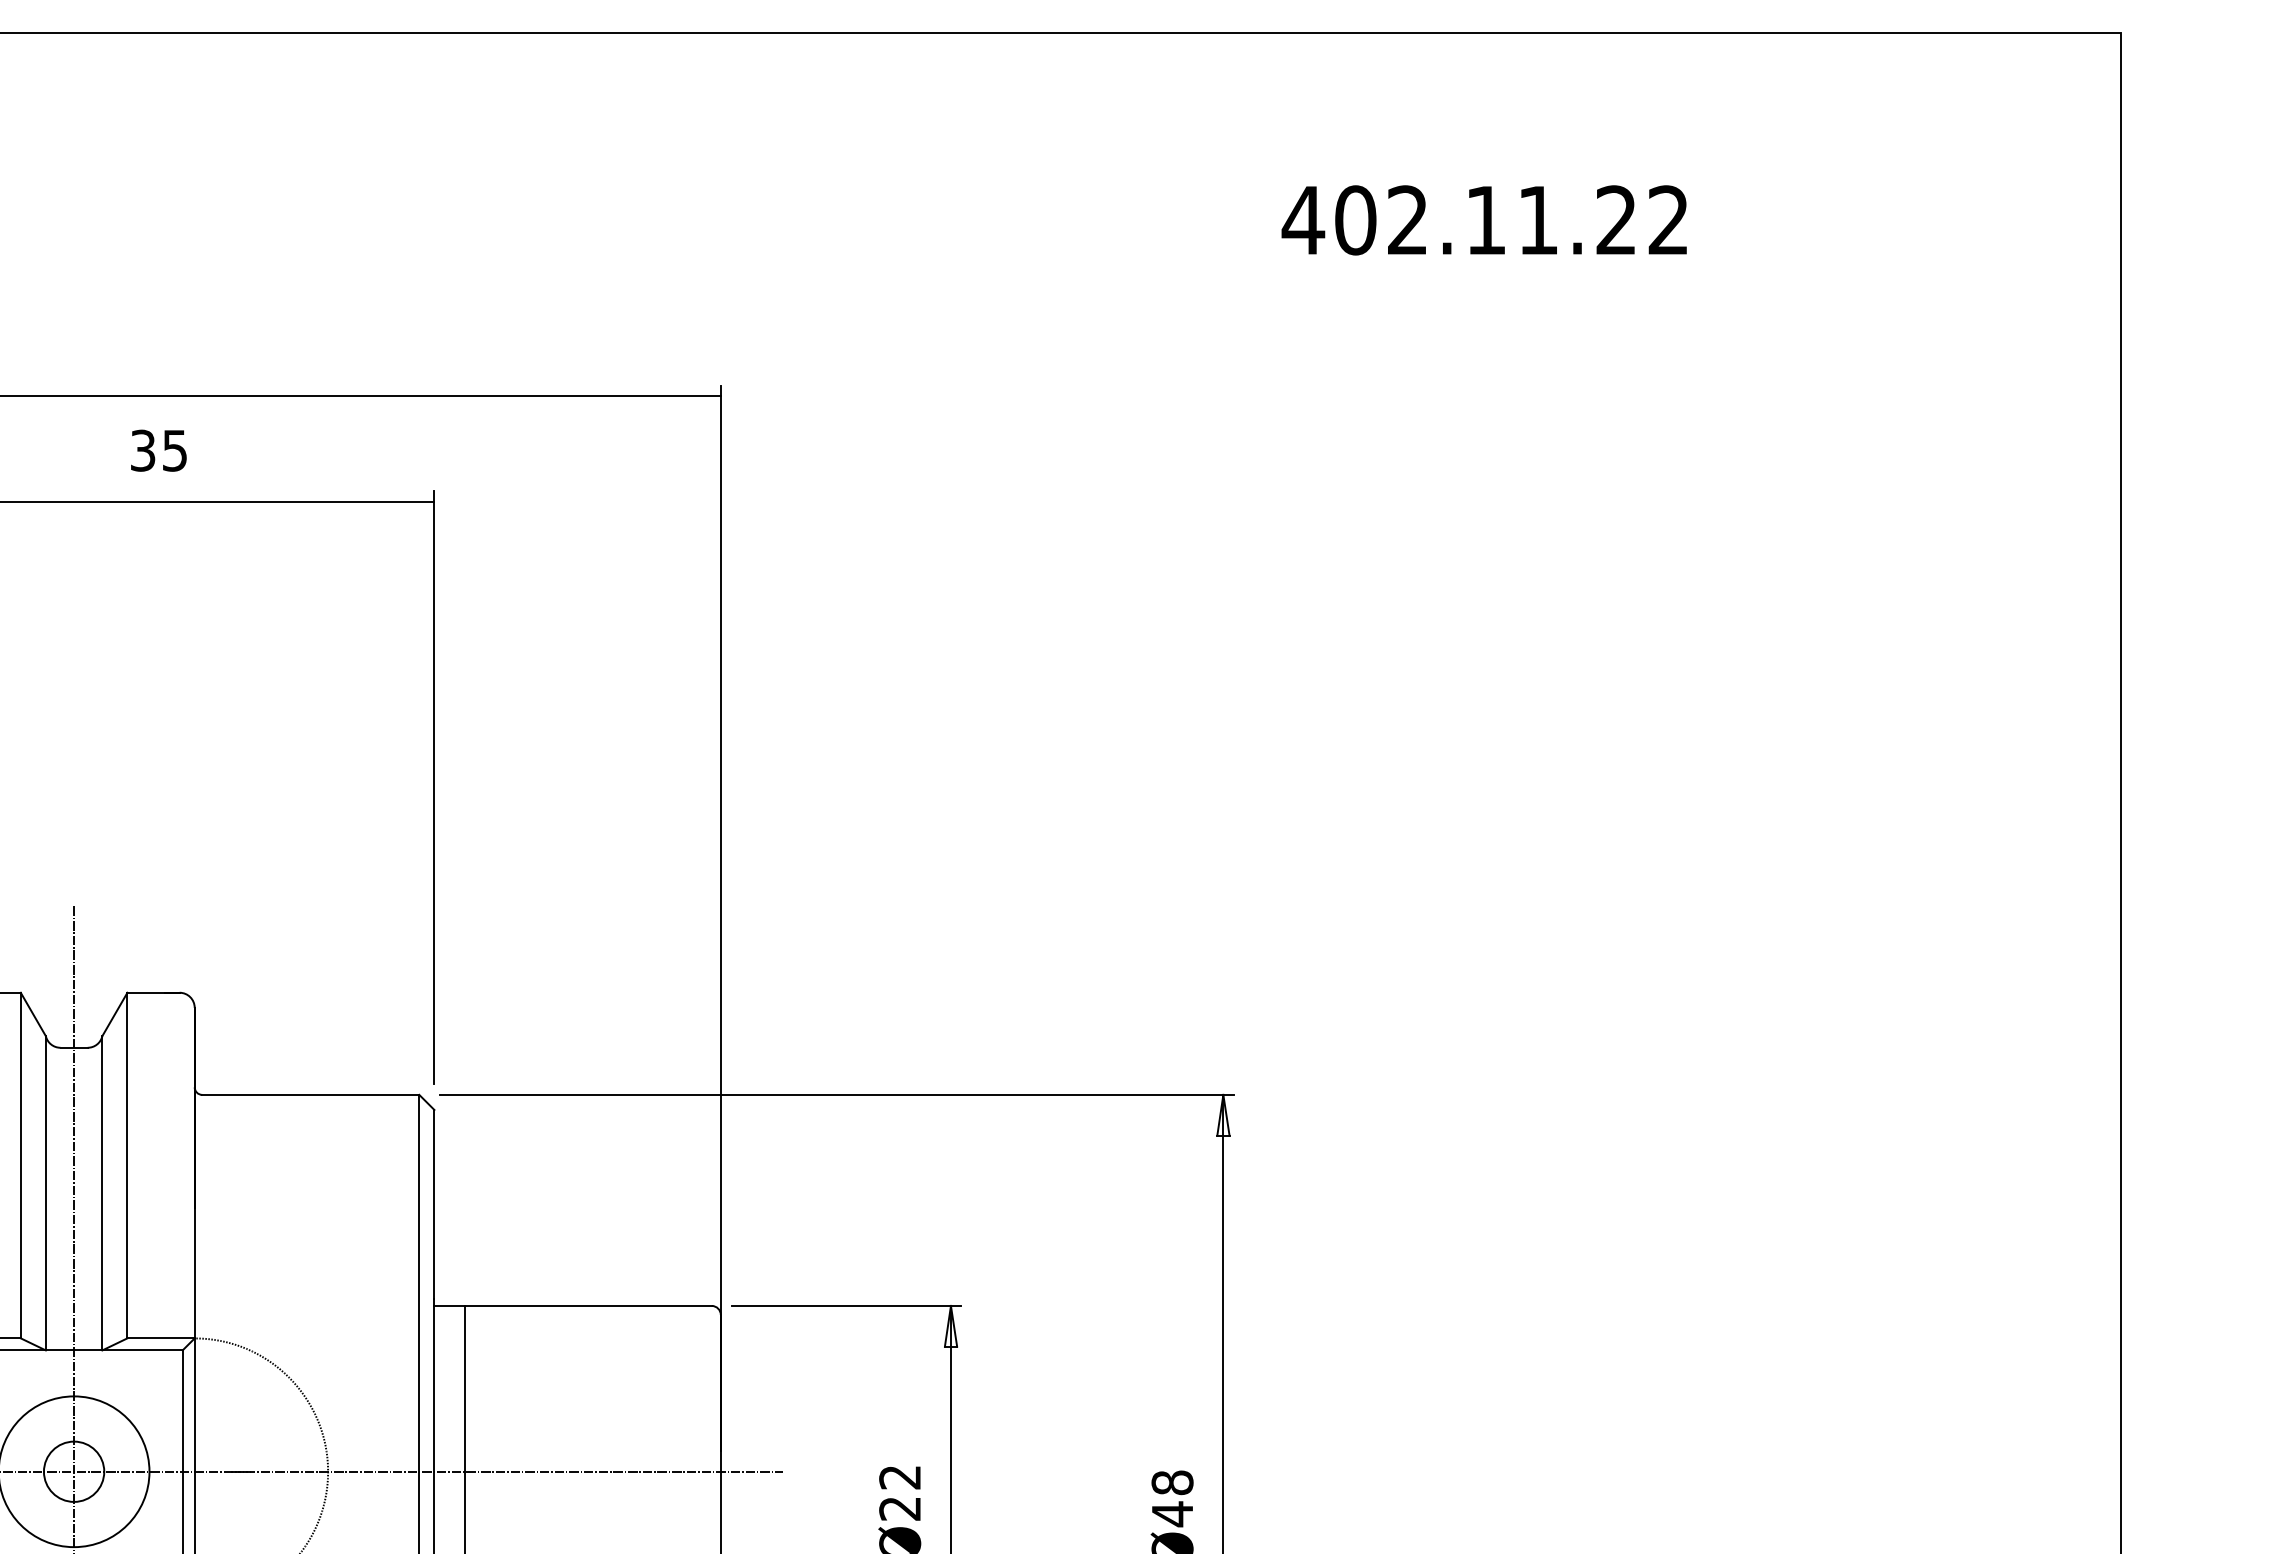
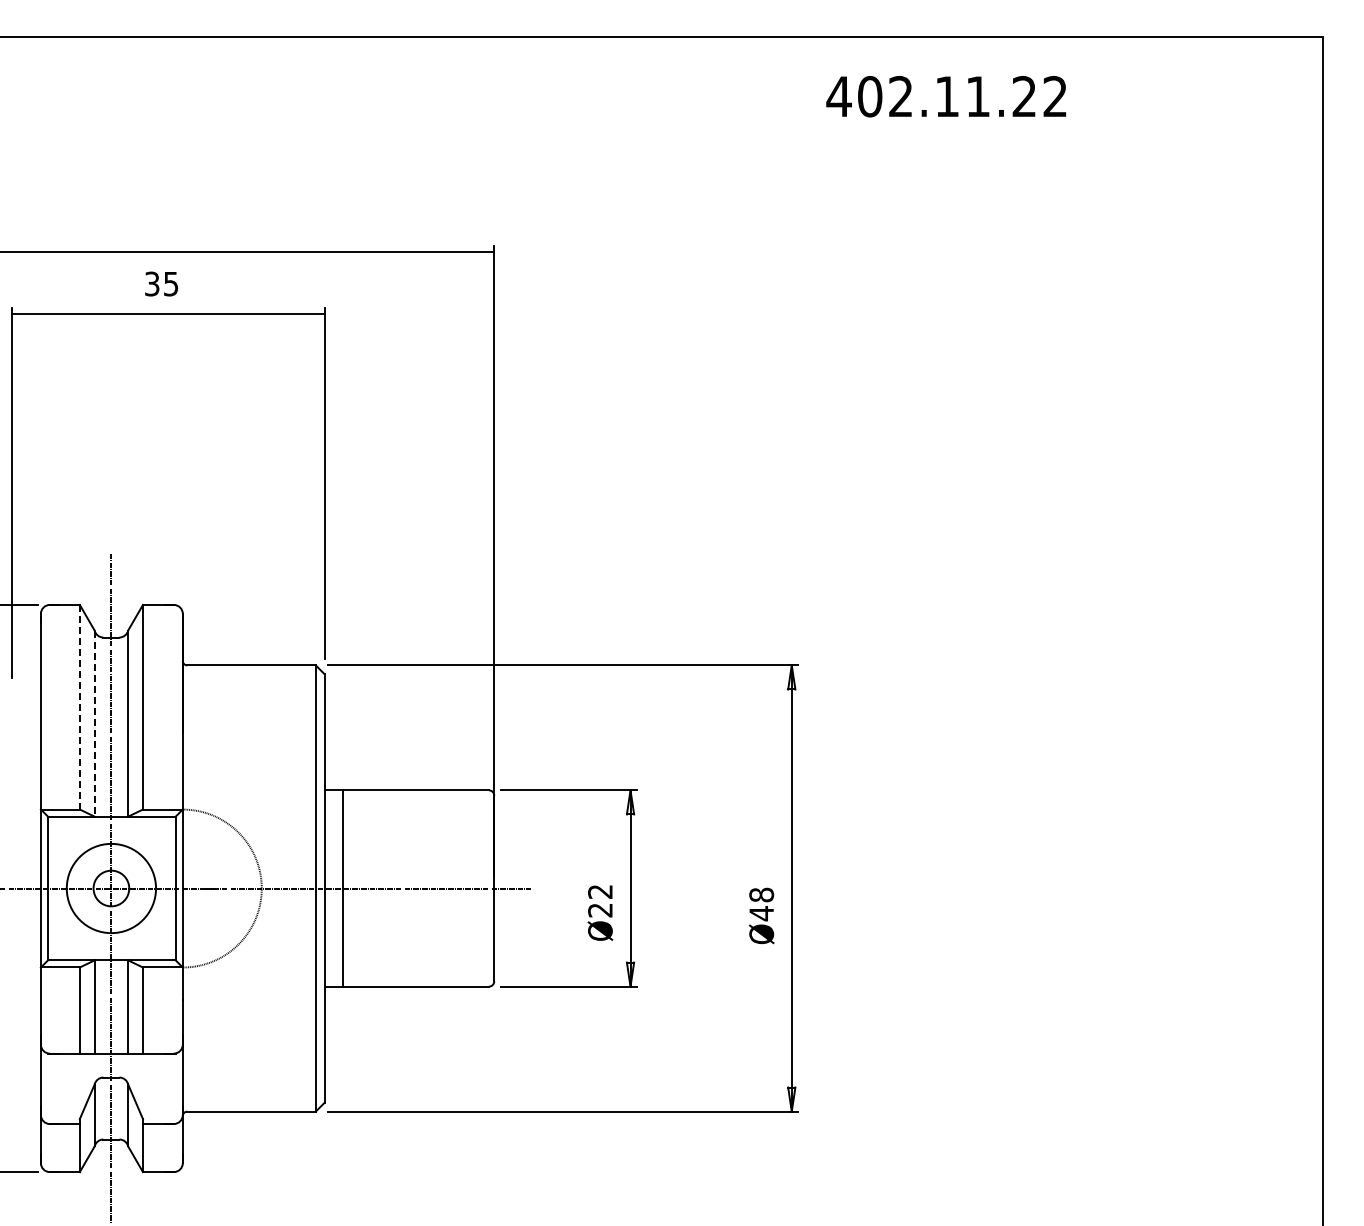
text: (1484, 220) -> (946, 96), moved
line: (20, 1166) -> (79, 707), solid -> dashed
line: (45, 1194) -> (94, 724), solid -> dashed

